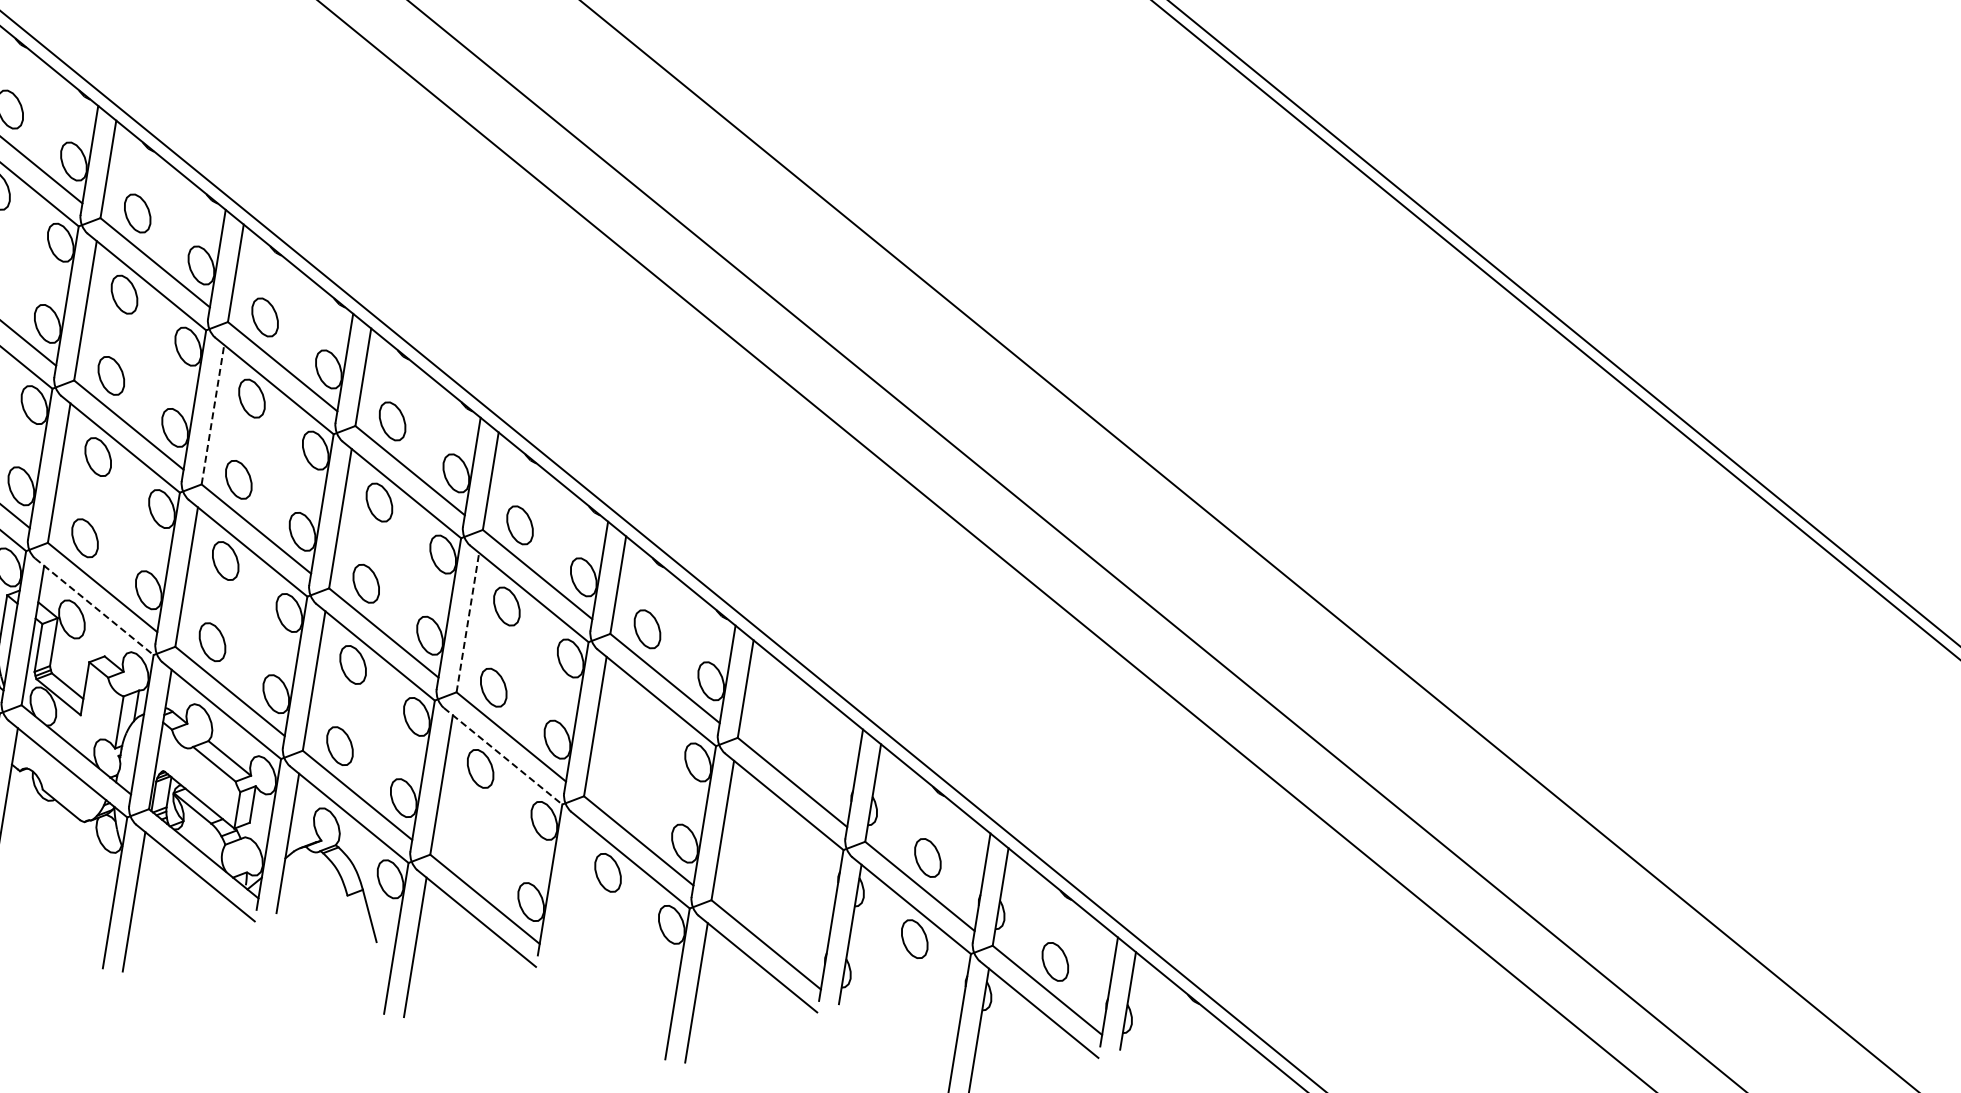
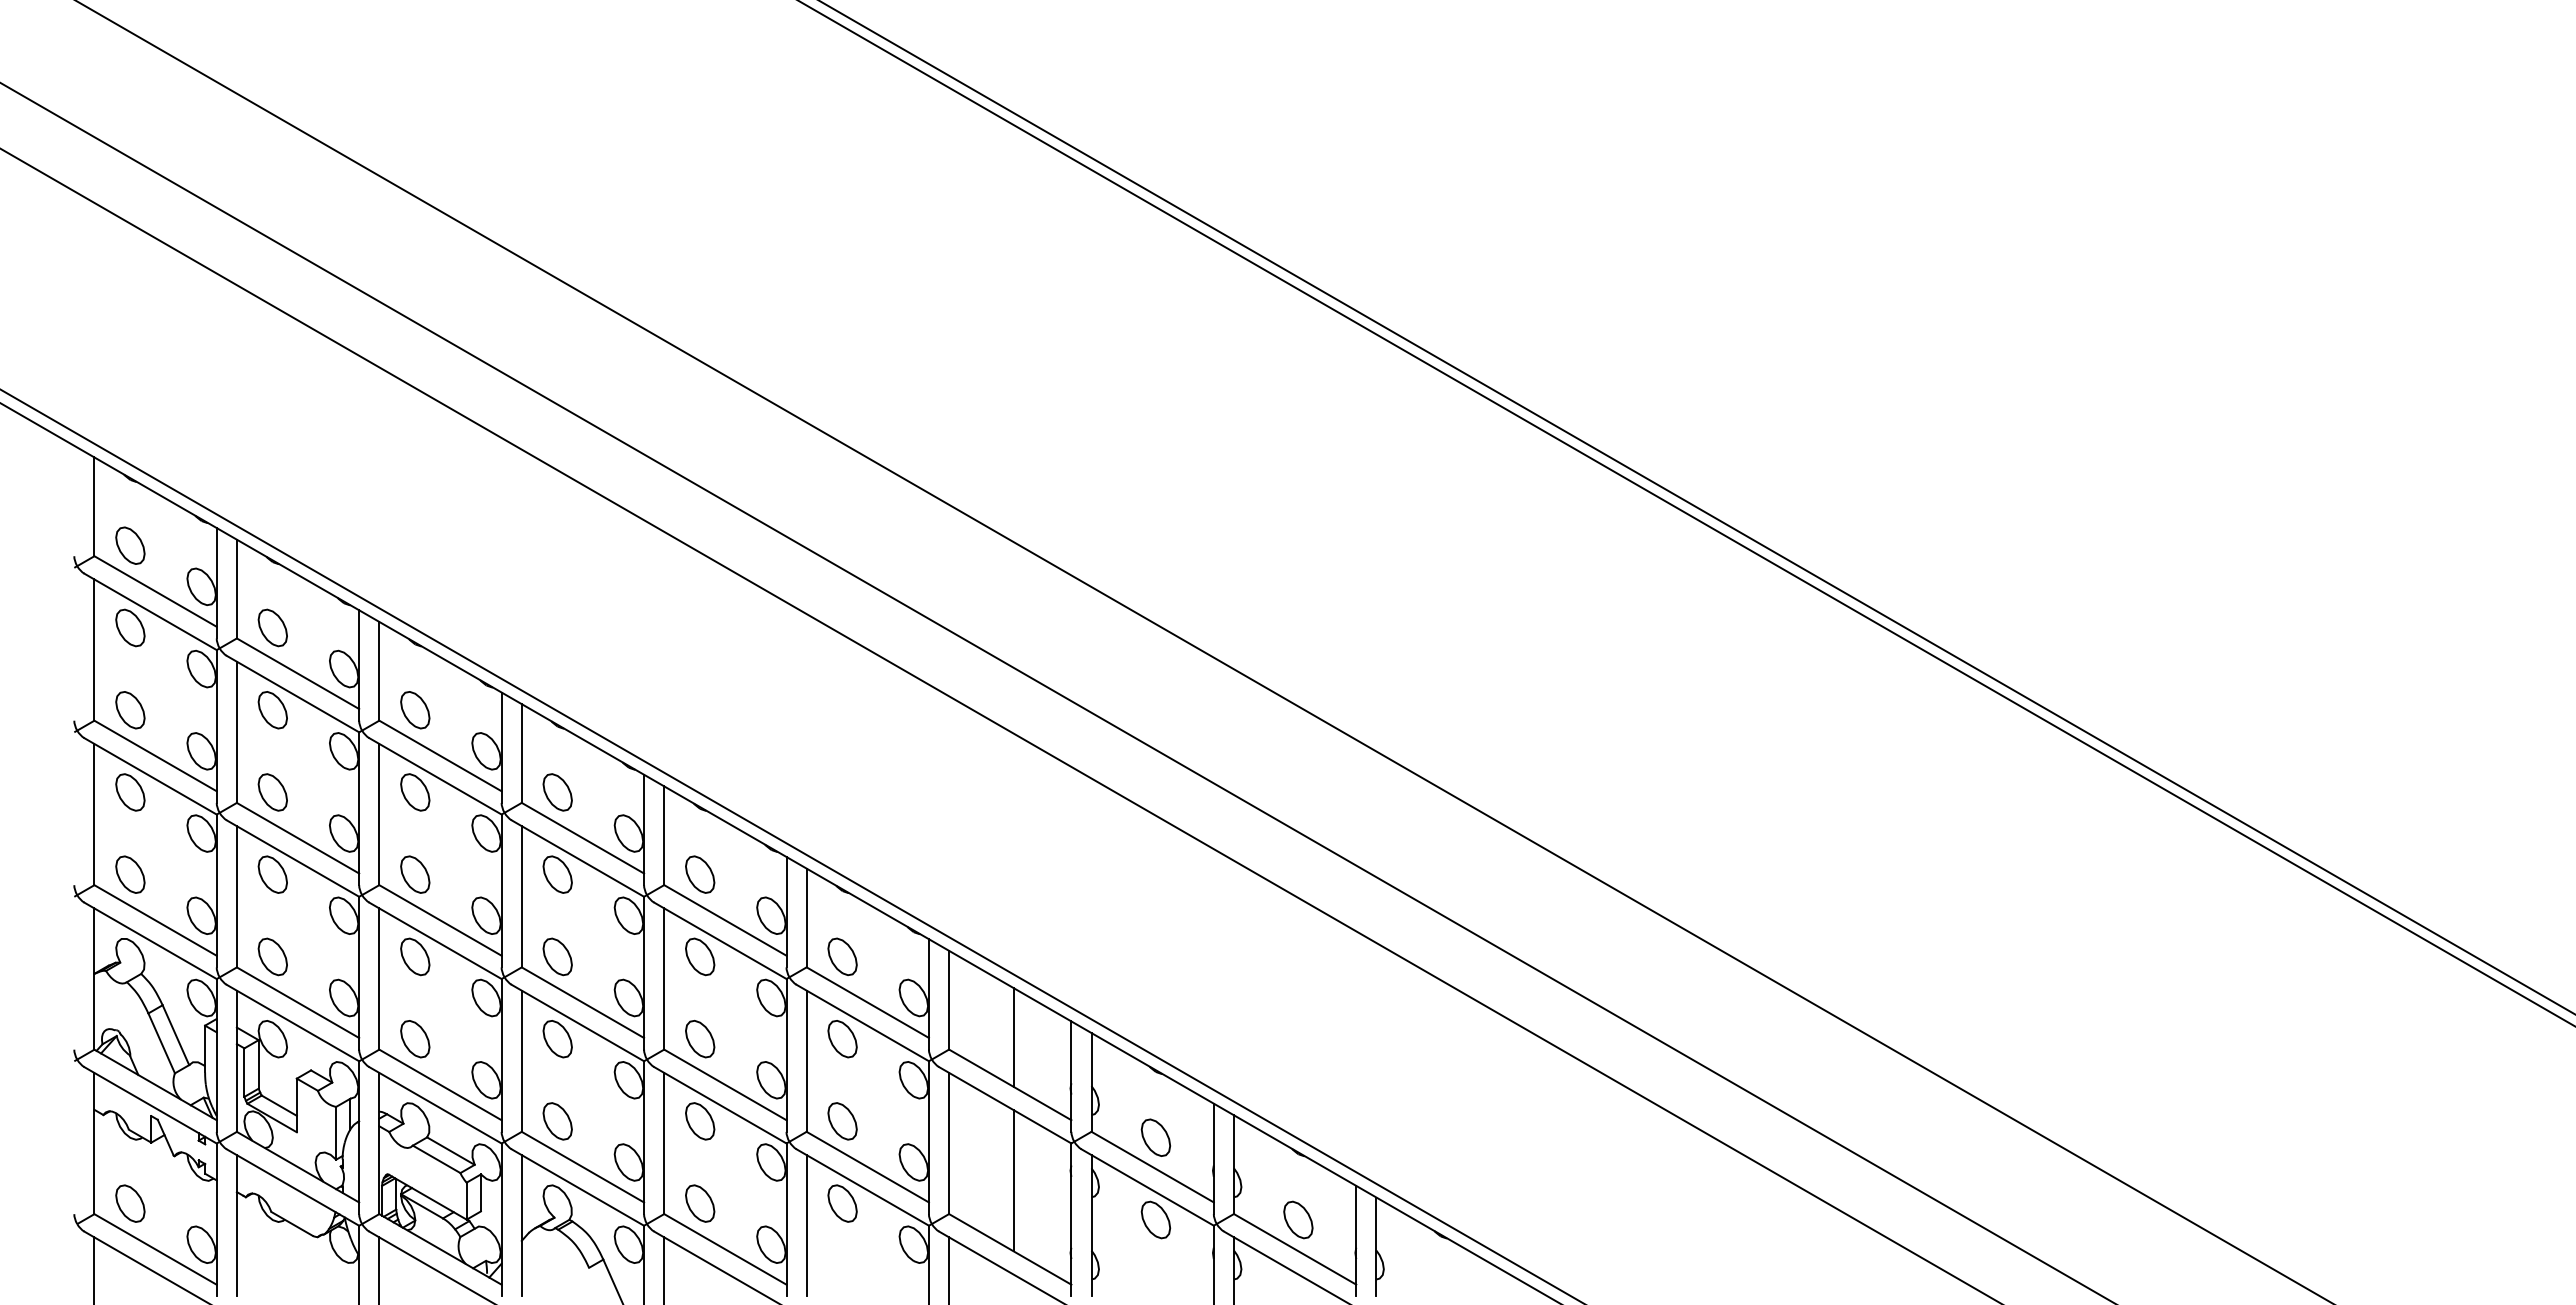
line: (213, 414) -> (379, 814), dashed -> solid
line: (94, 607) -> (293, 1023), dashed -> solid
line: (468, 623) -> (664, 979), dashed -> solid
part: (634, 710) -> (842, 1039), added
line: (803, 736) -> (1013, 1037), added
line: (503, 756) -> (720, 1105), dashed -> solid
part: (621, 791) -> (842, 1121), added
part: (467, 850) -> (700, 1203), added
line: (780, 877) -> (1013, 1180), added
line: (568, 888) -> (806, 1225), added

